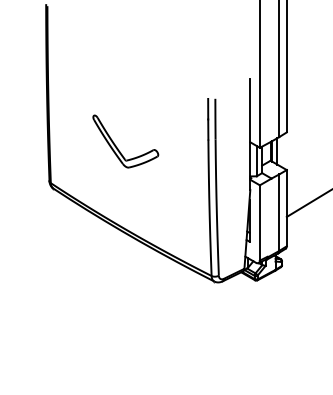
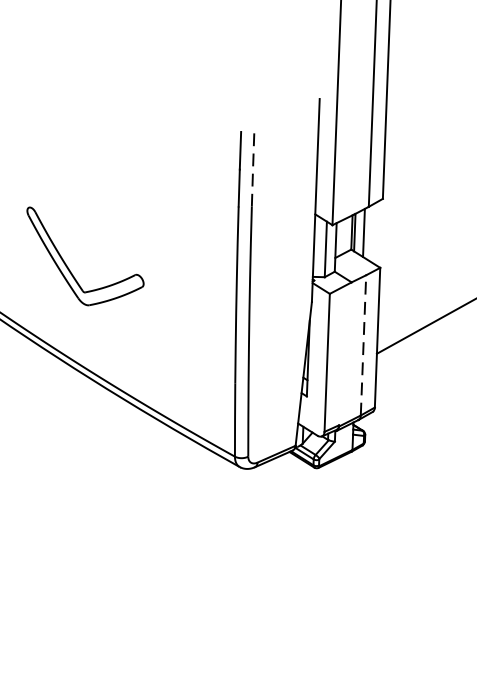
line: (215, 119) -> (253, 170), solid -> dashed
part: (116, 145) -> (67, 263), moved
line: (279, 212) -> (363, 345), solid -> dashed

